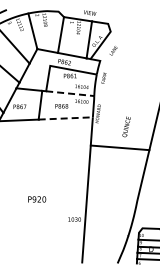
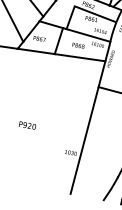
line: (70, 93) -> (88, 35), dashed -> solid
line: (66, 118) -> (80, 57), dashed -> solid
text: (37, 199) -> (27, 125), moved

